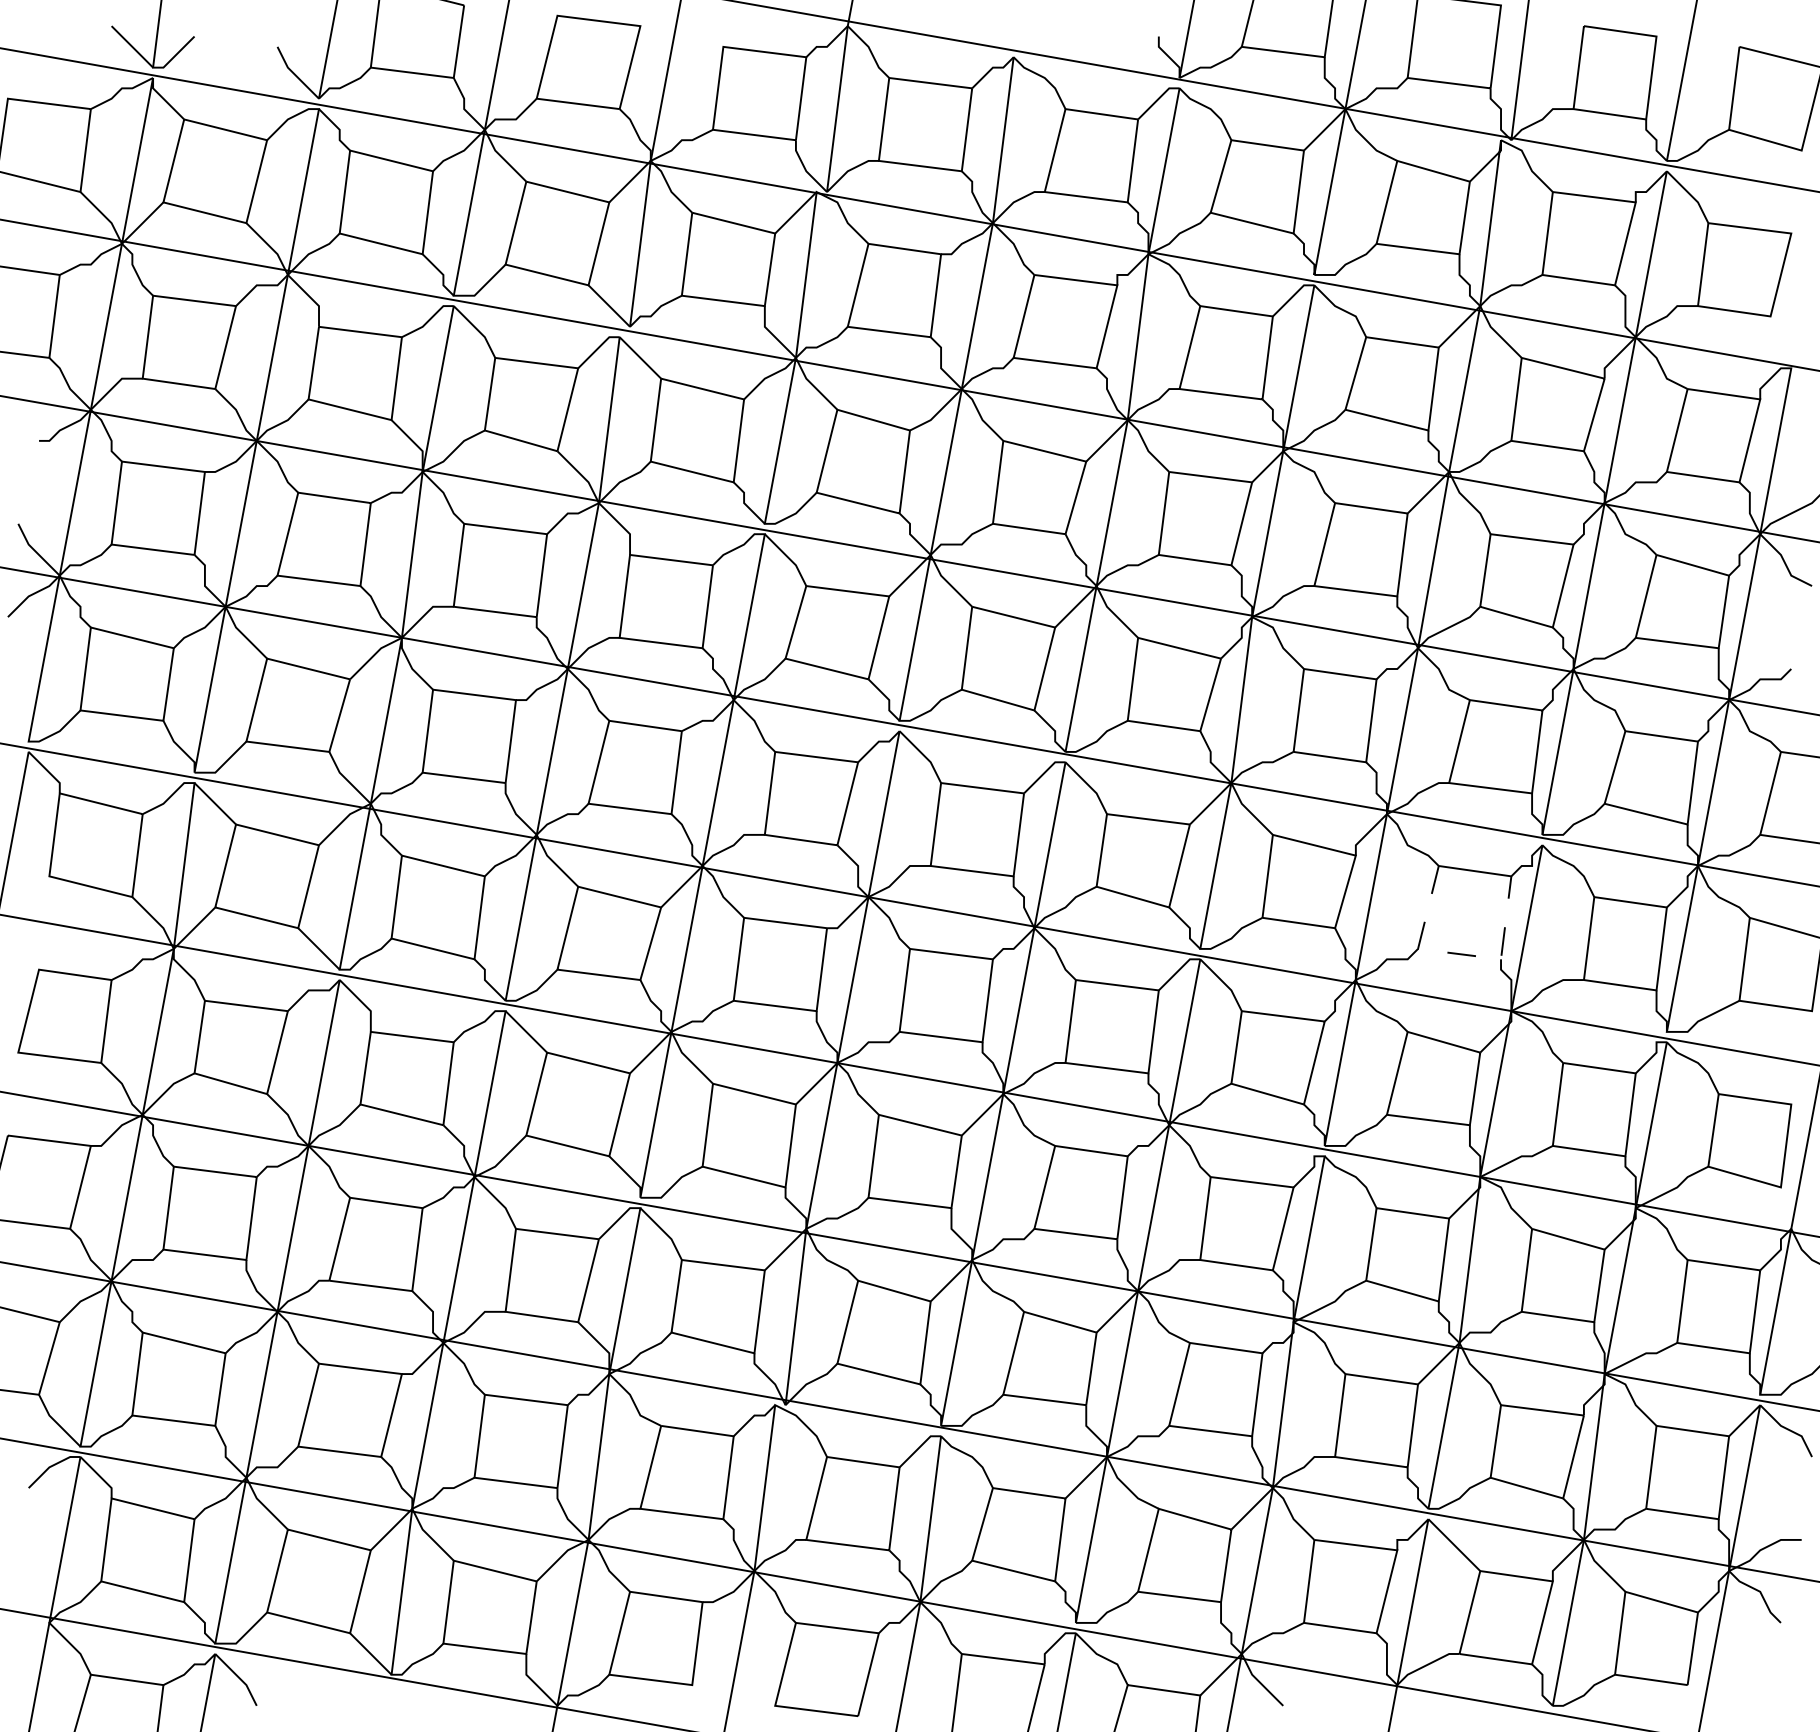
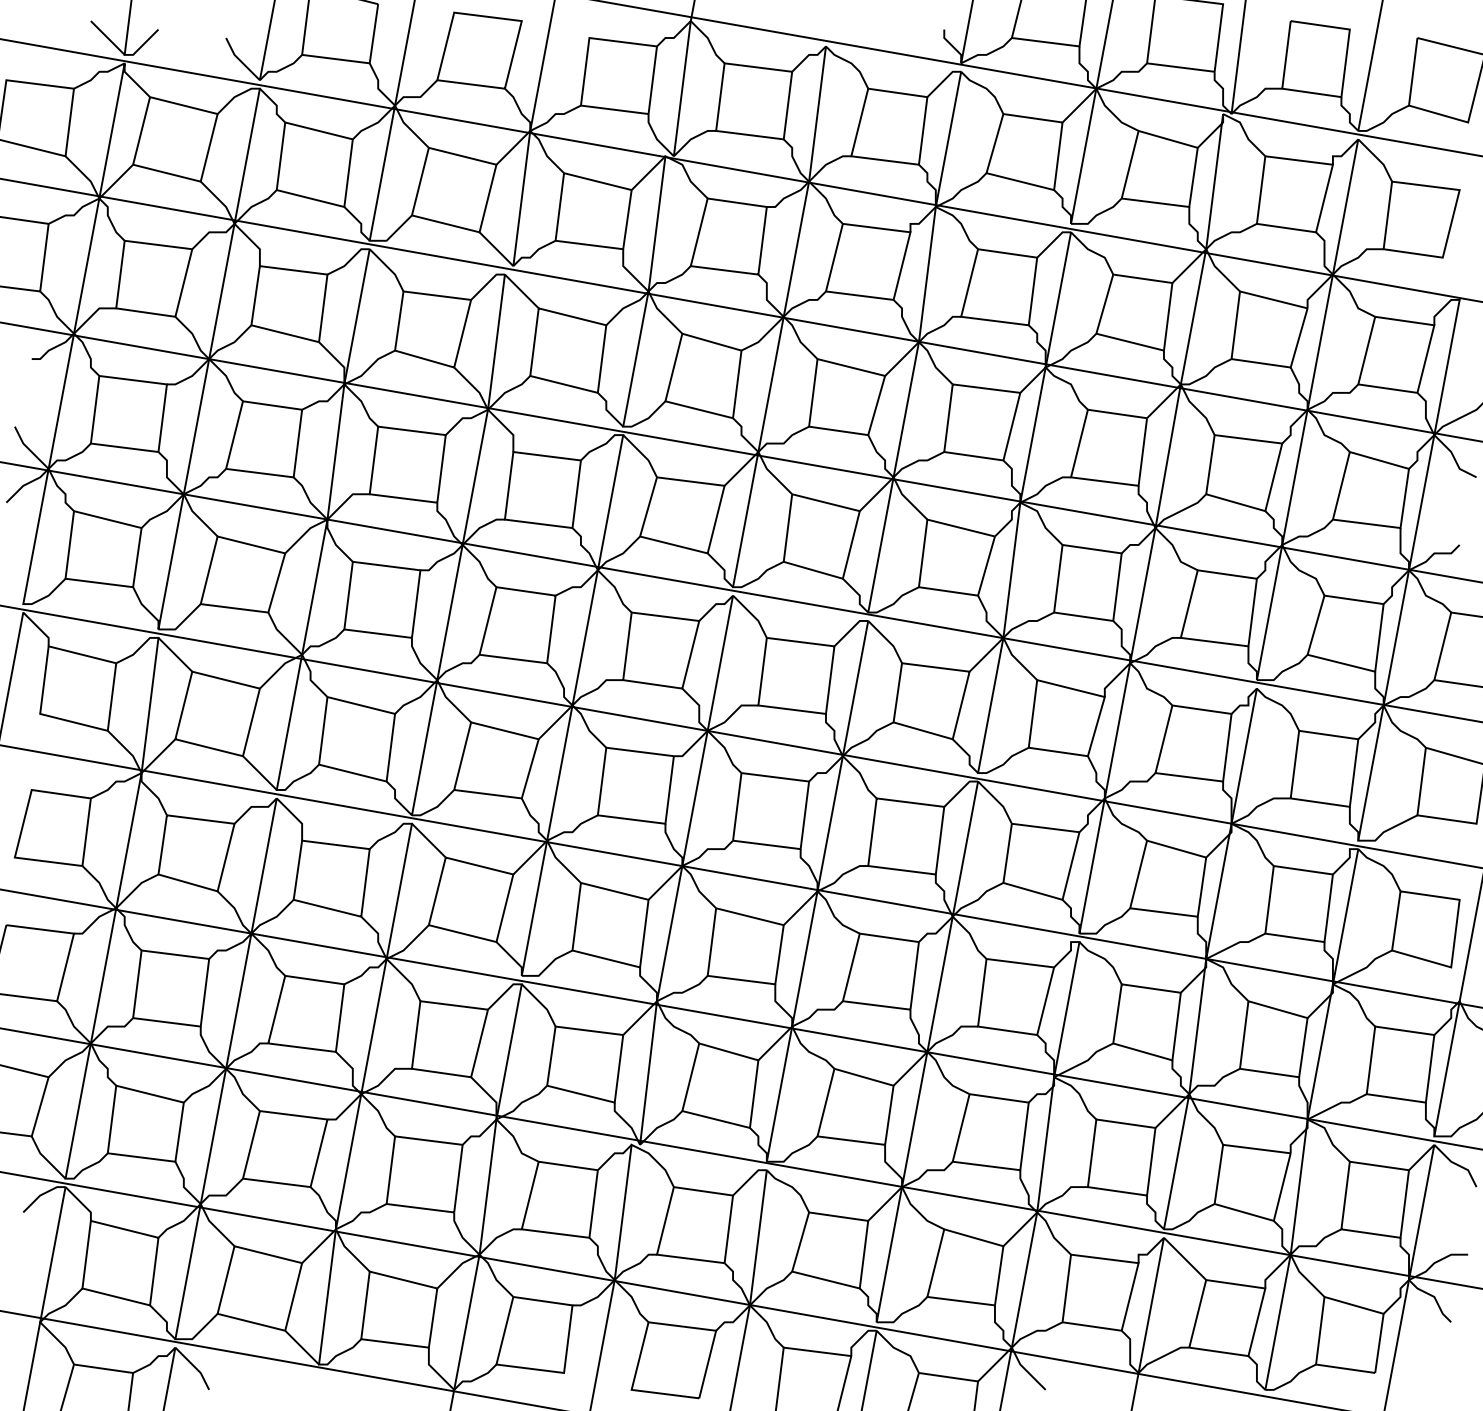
line: (1458, 954) -> (1188, 777), dashed -> solid

